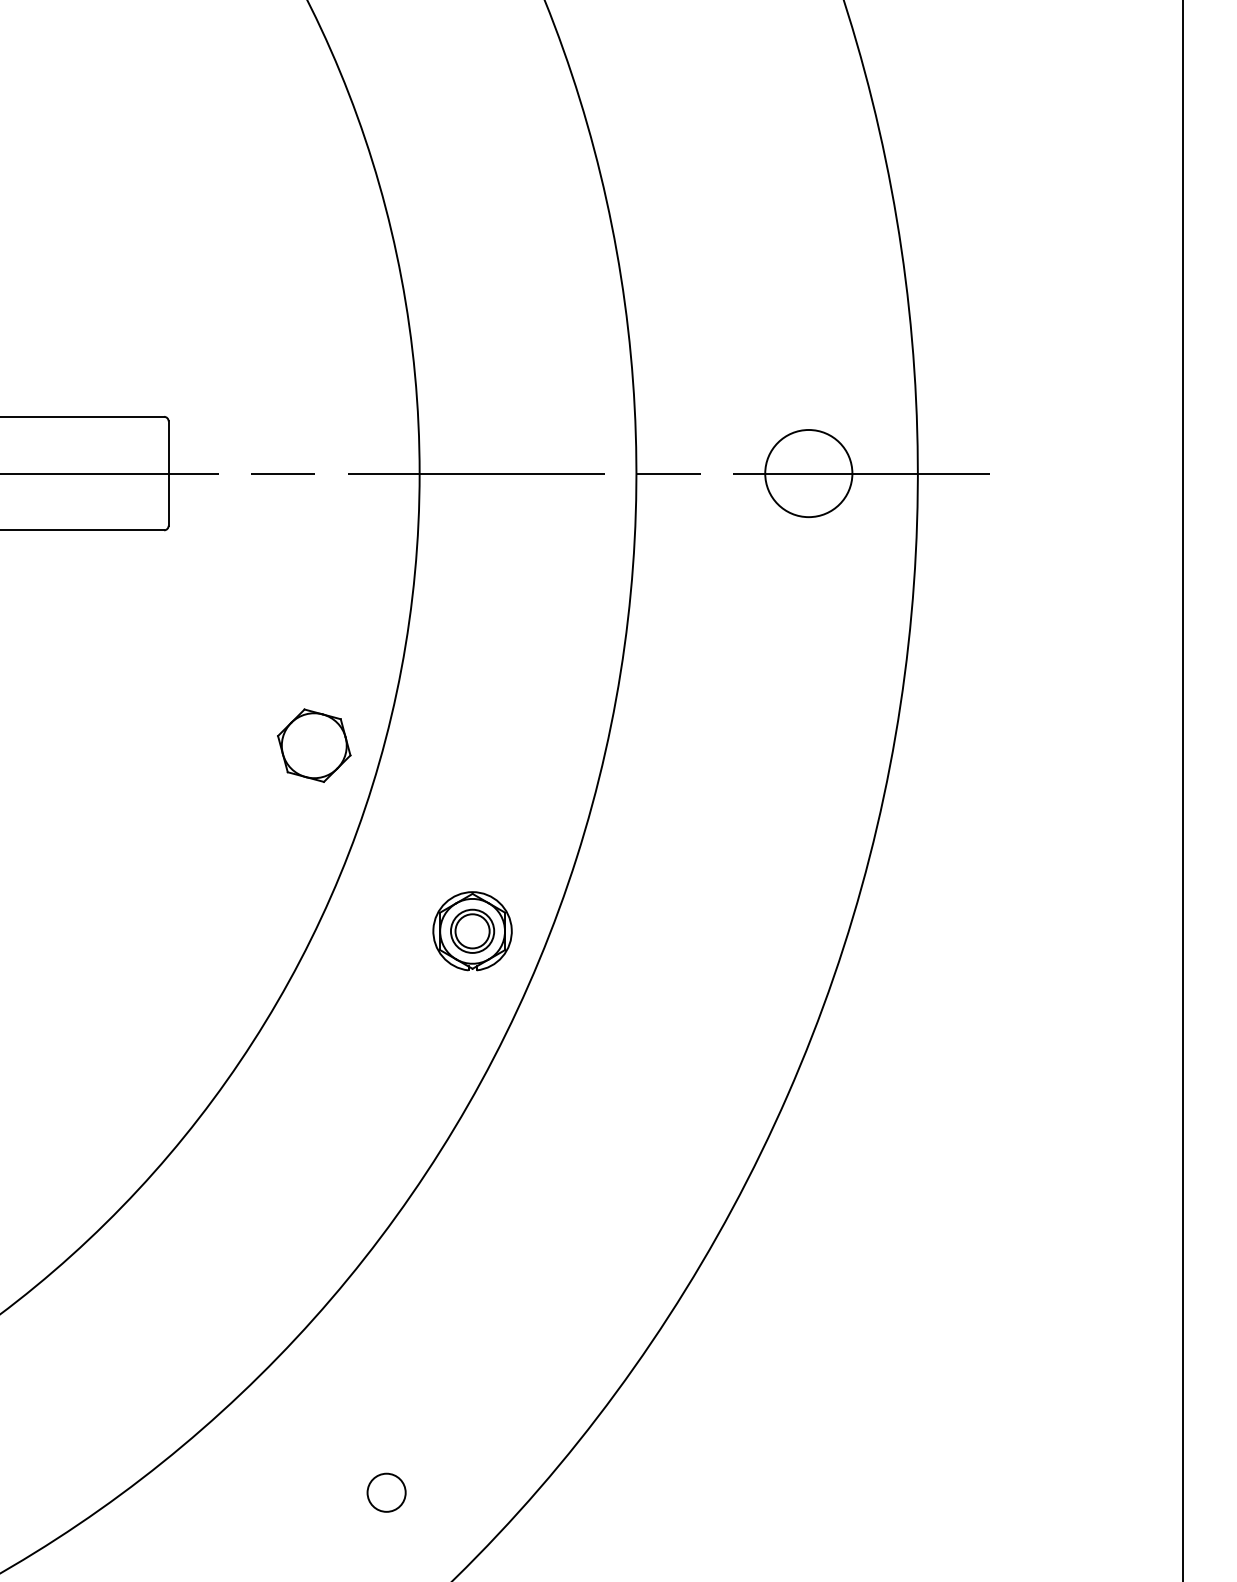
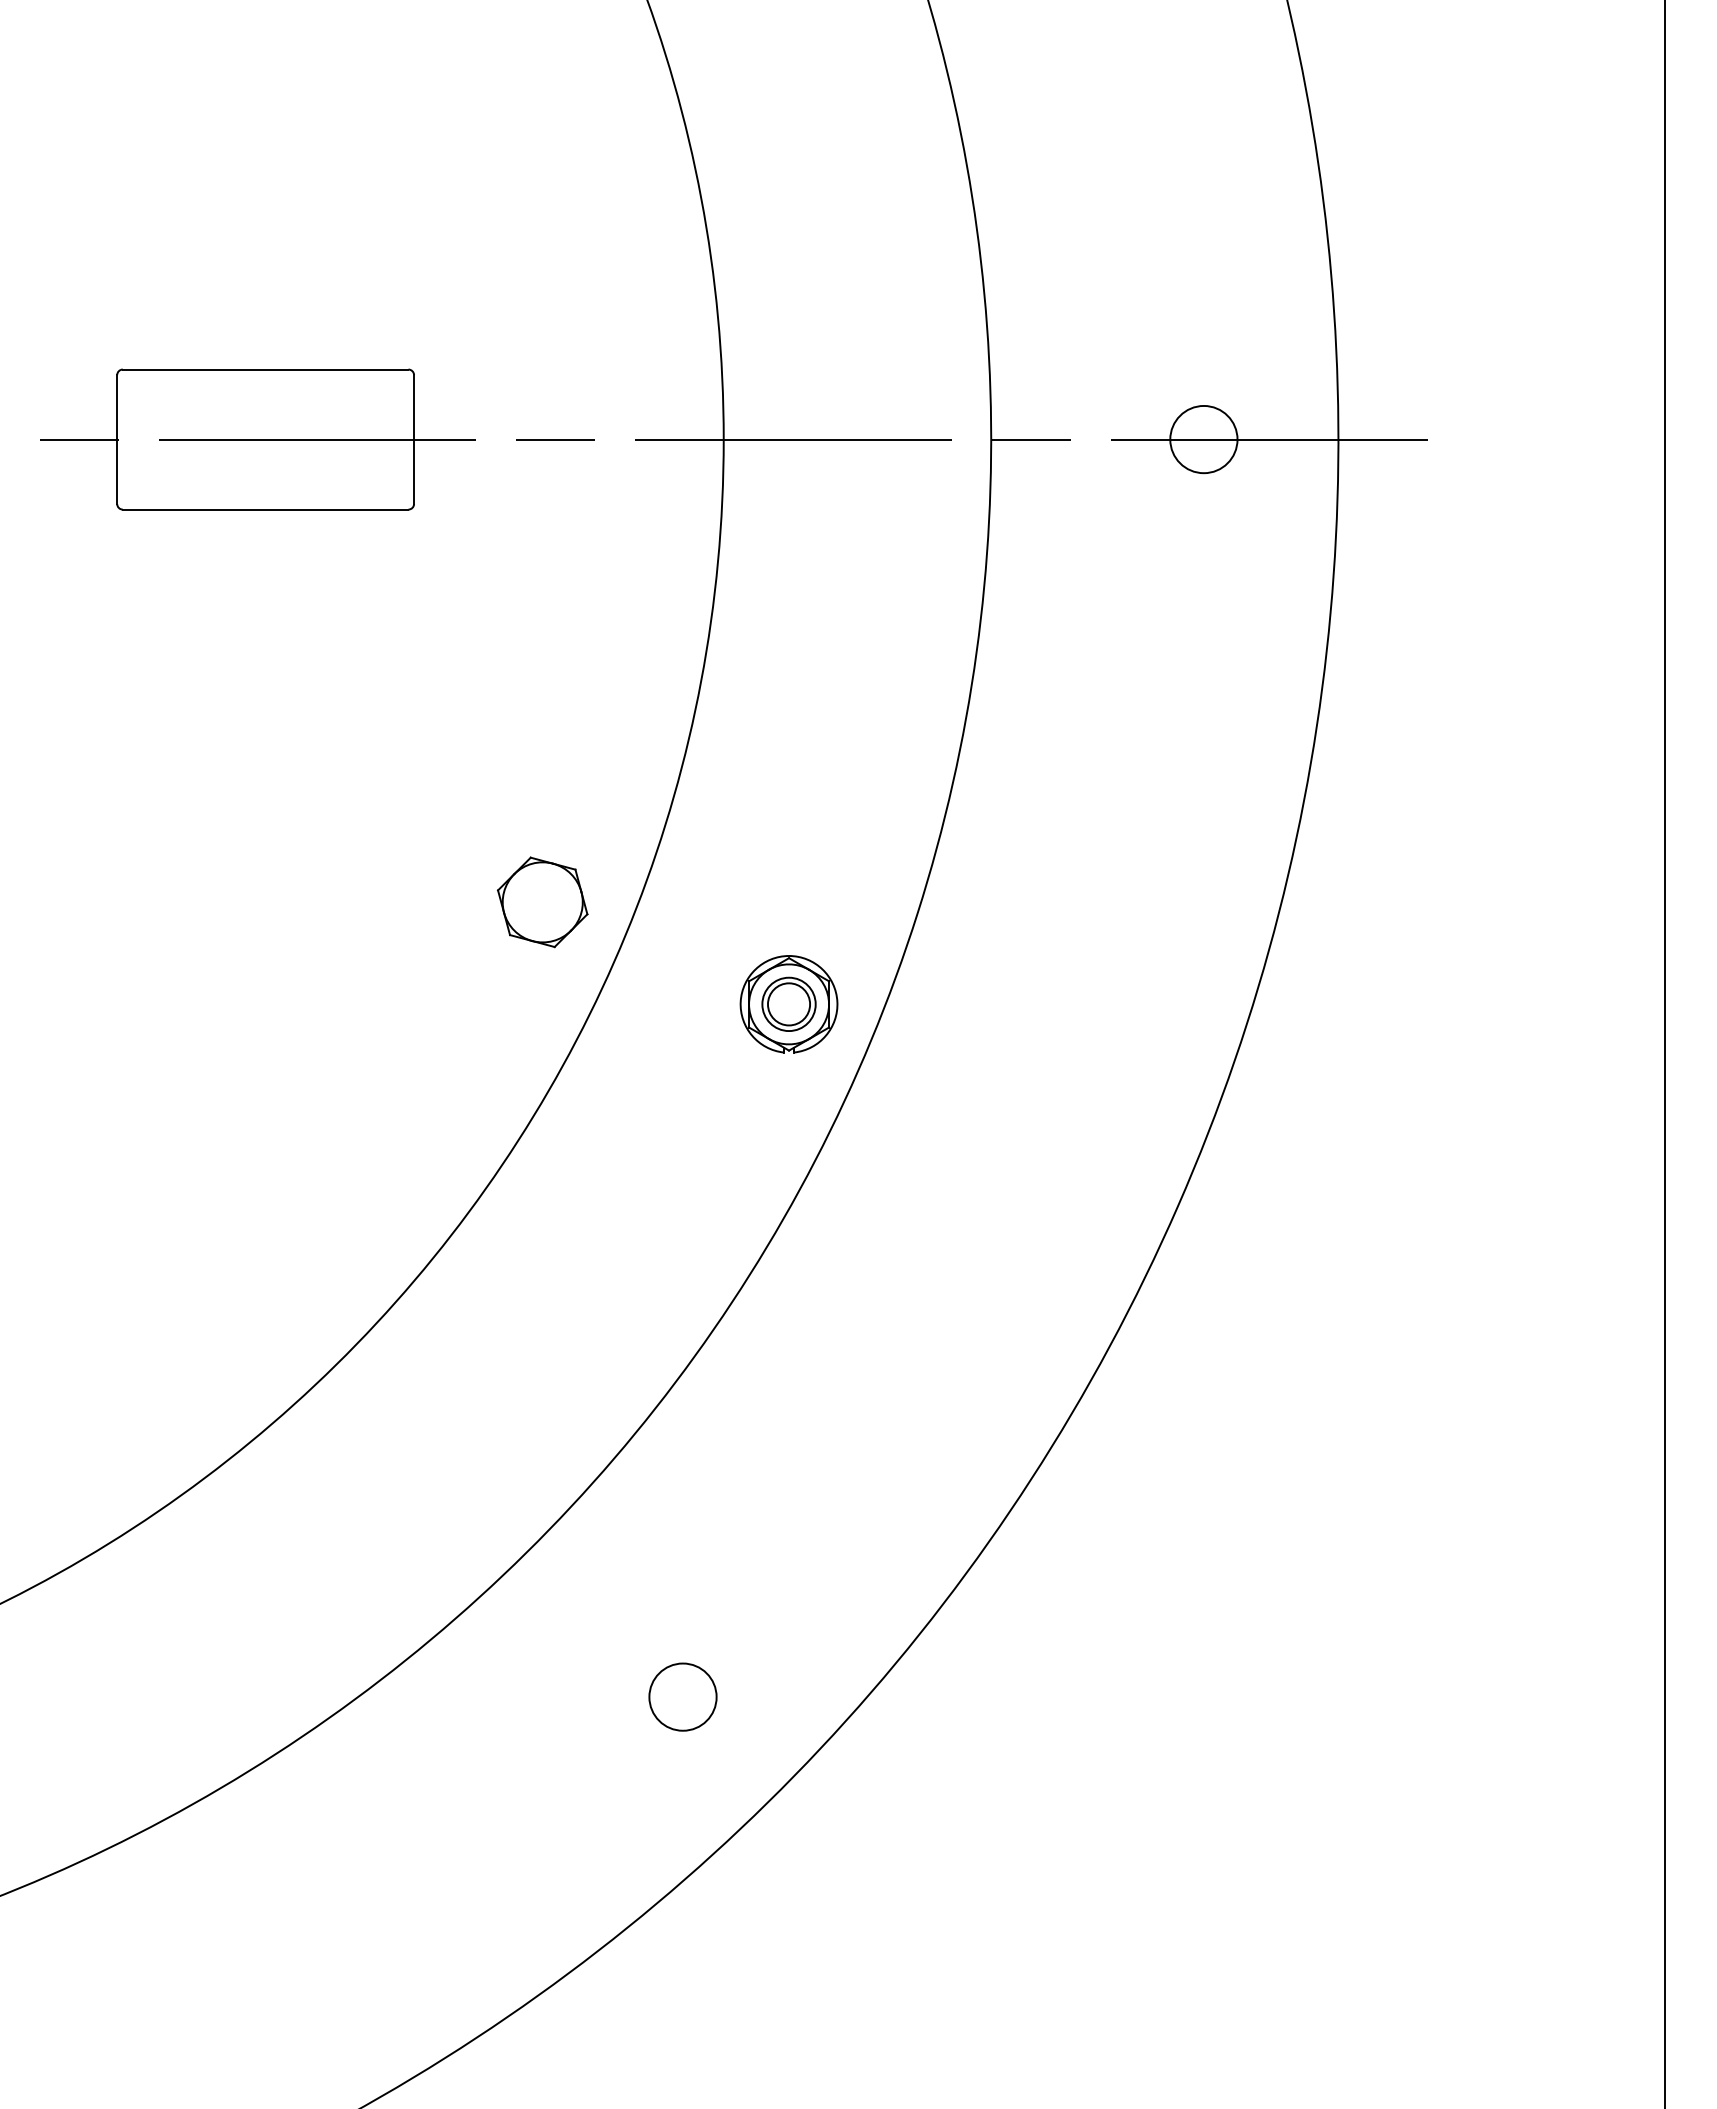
circle: (808, 473) -> (1203, 439), size x0.62
part: (314, 745) -> (542, 902), moved
circle: (386, 1492) -> (682, 1696), size x1.43

